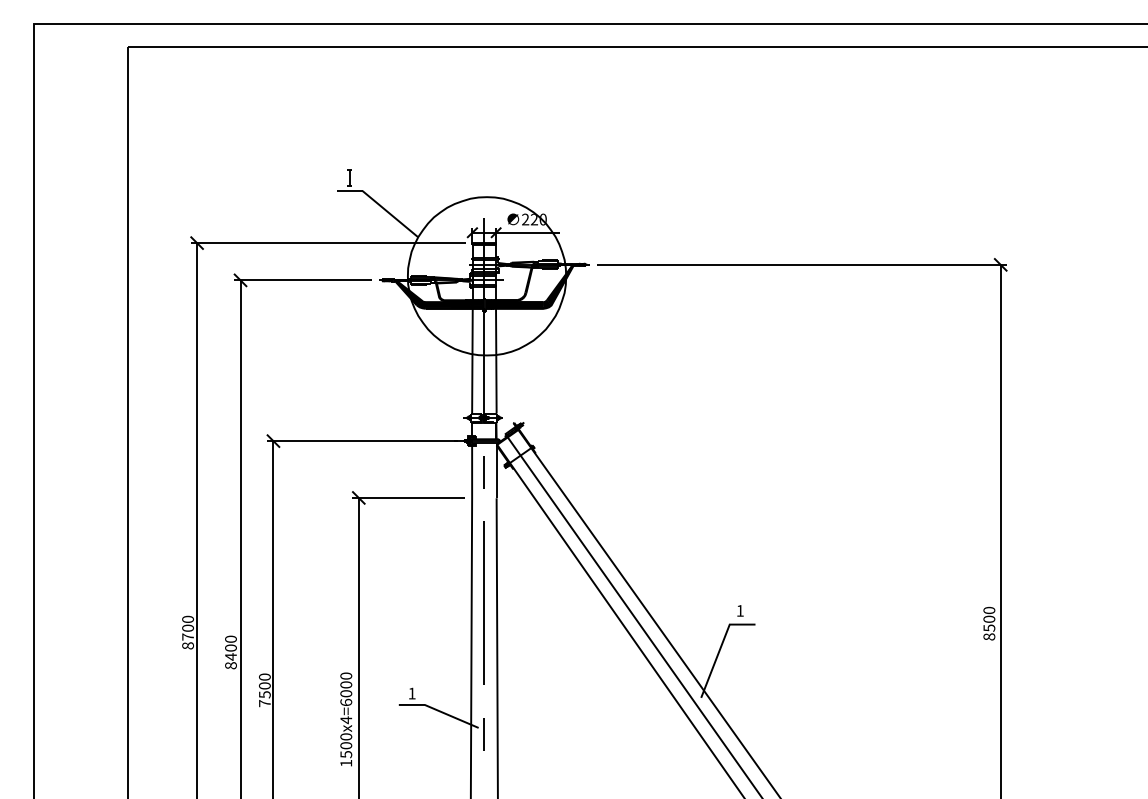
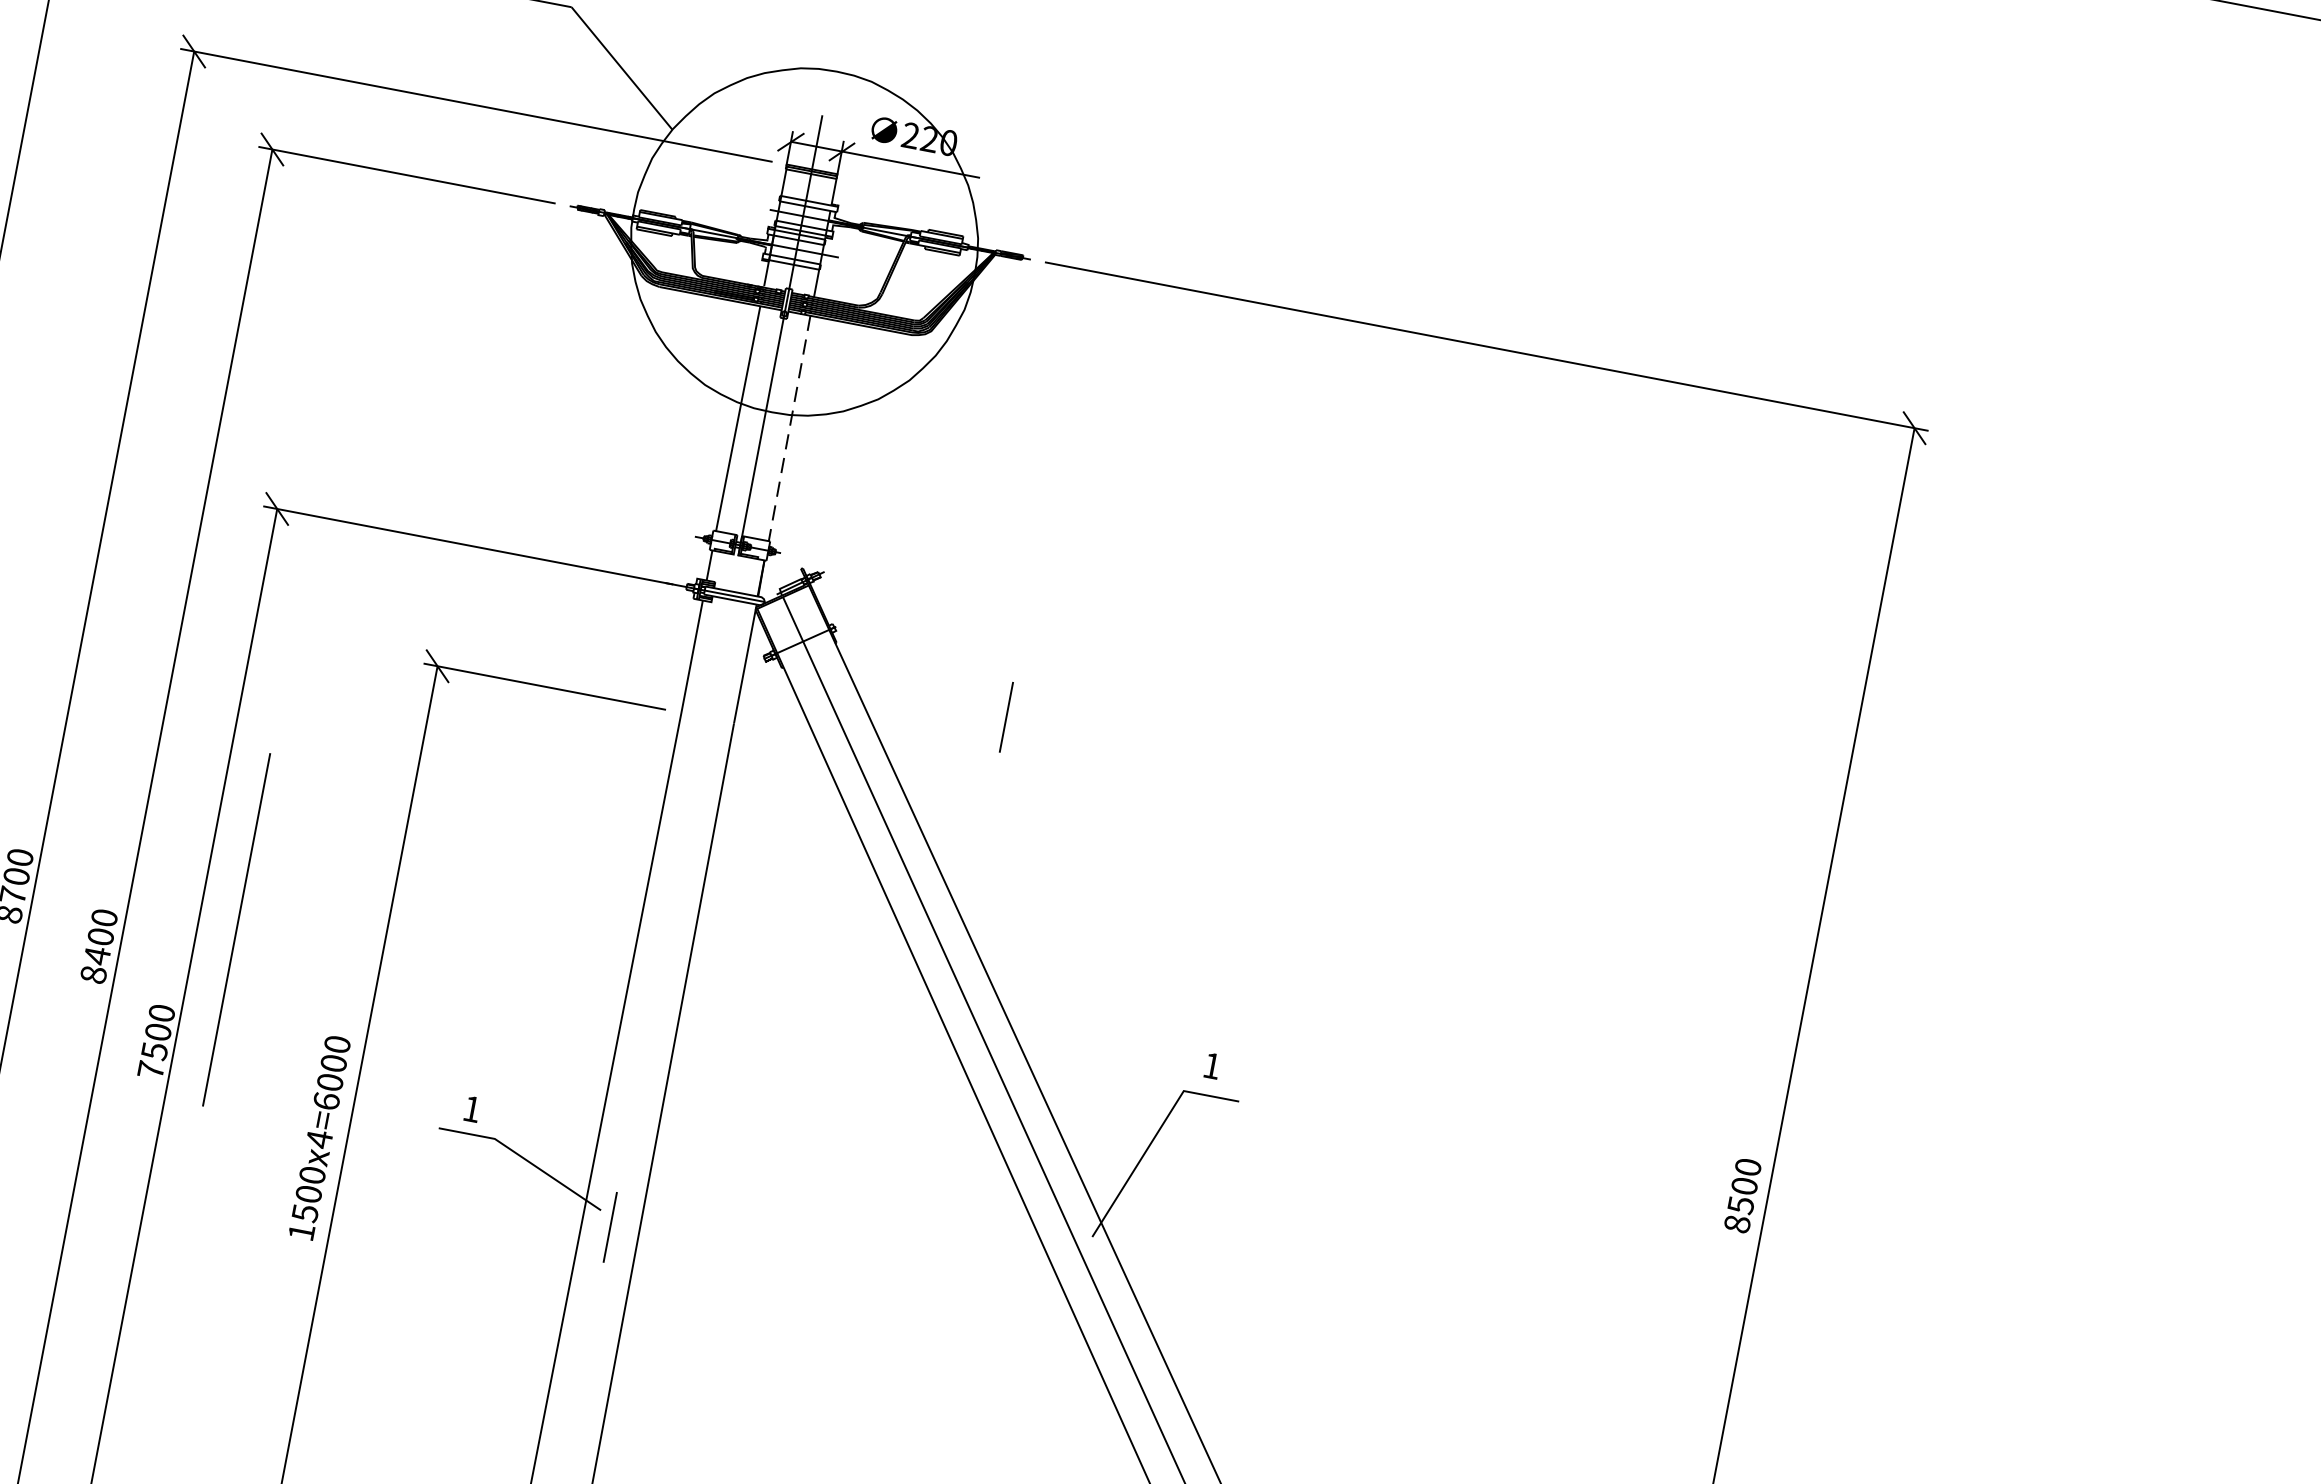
line: (496, 361) -> (789, 429), solid -> dashed
line: (483, 472) -> (1004, 717), moved
line: (483, 602) -> (235, 927), moved

